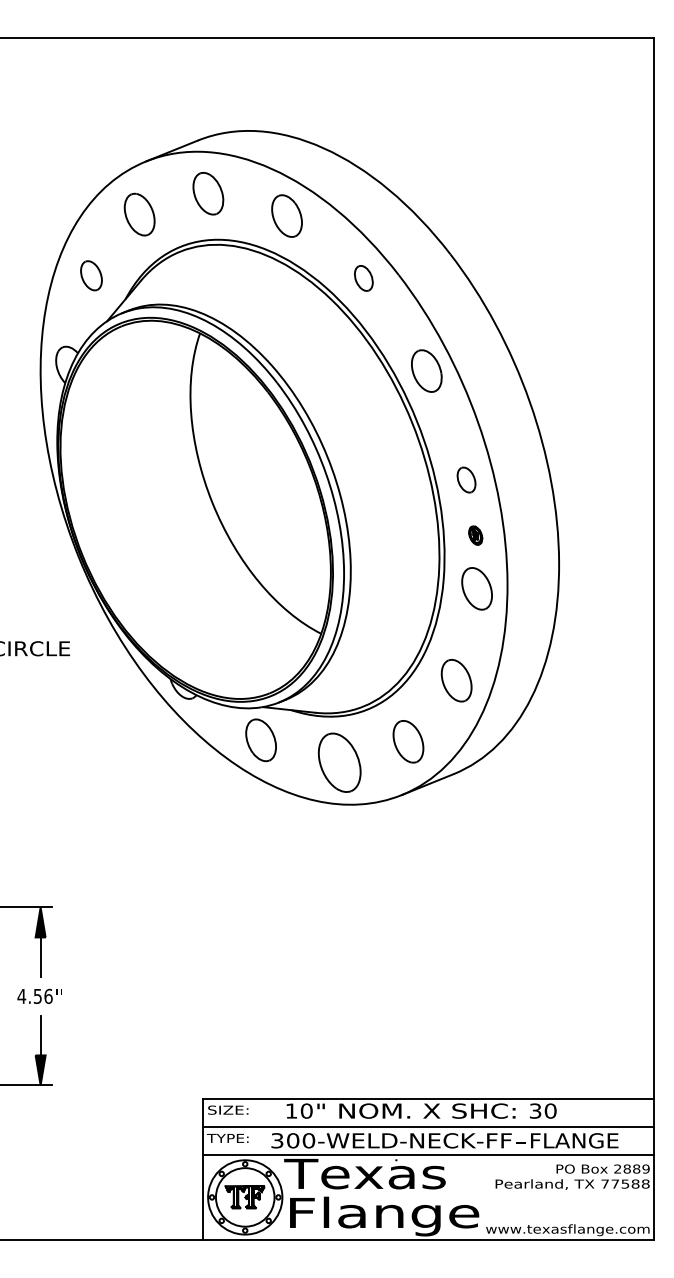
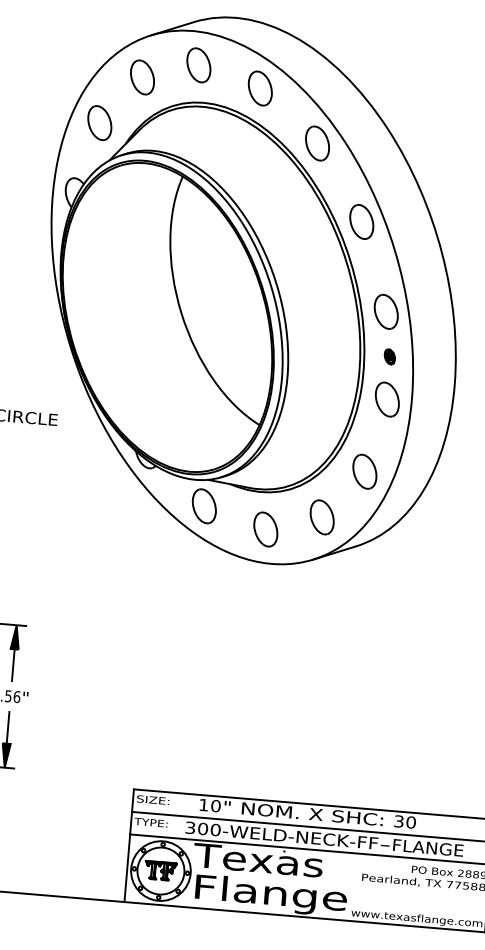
part: (91, 275) -> (99, 122), size x1.43
part: (363, 278) -> (317, 143), size x1.67
part: (466, 479) -> (386, 311), size x1.67
part: (339, 762) -> (265, 529), size x0.71

